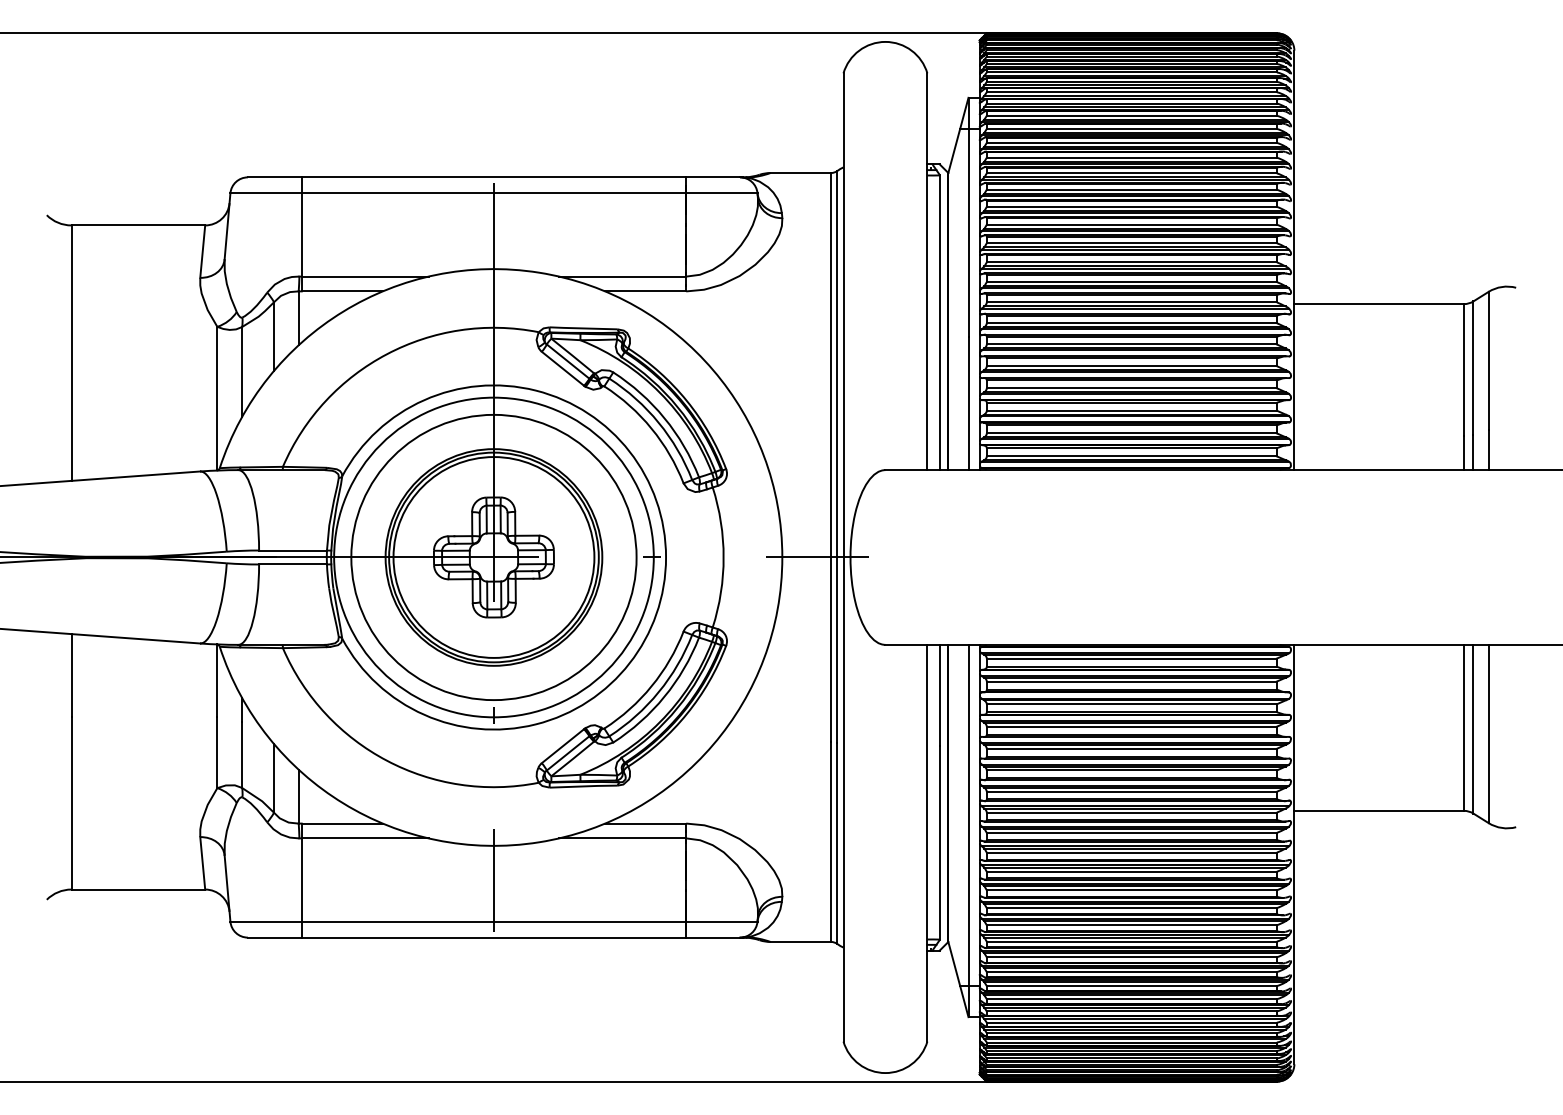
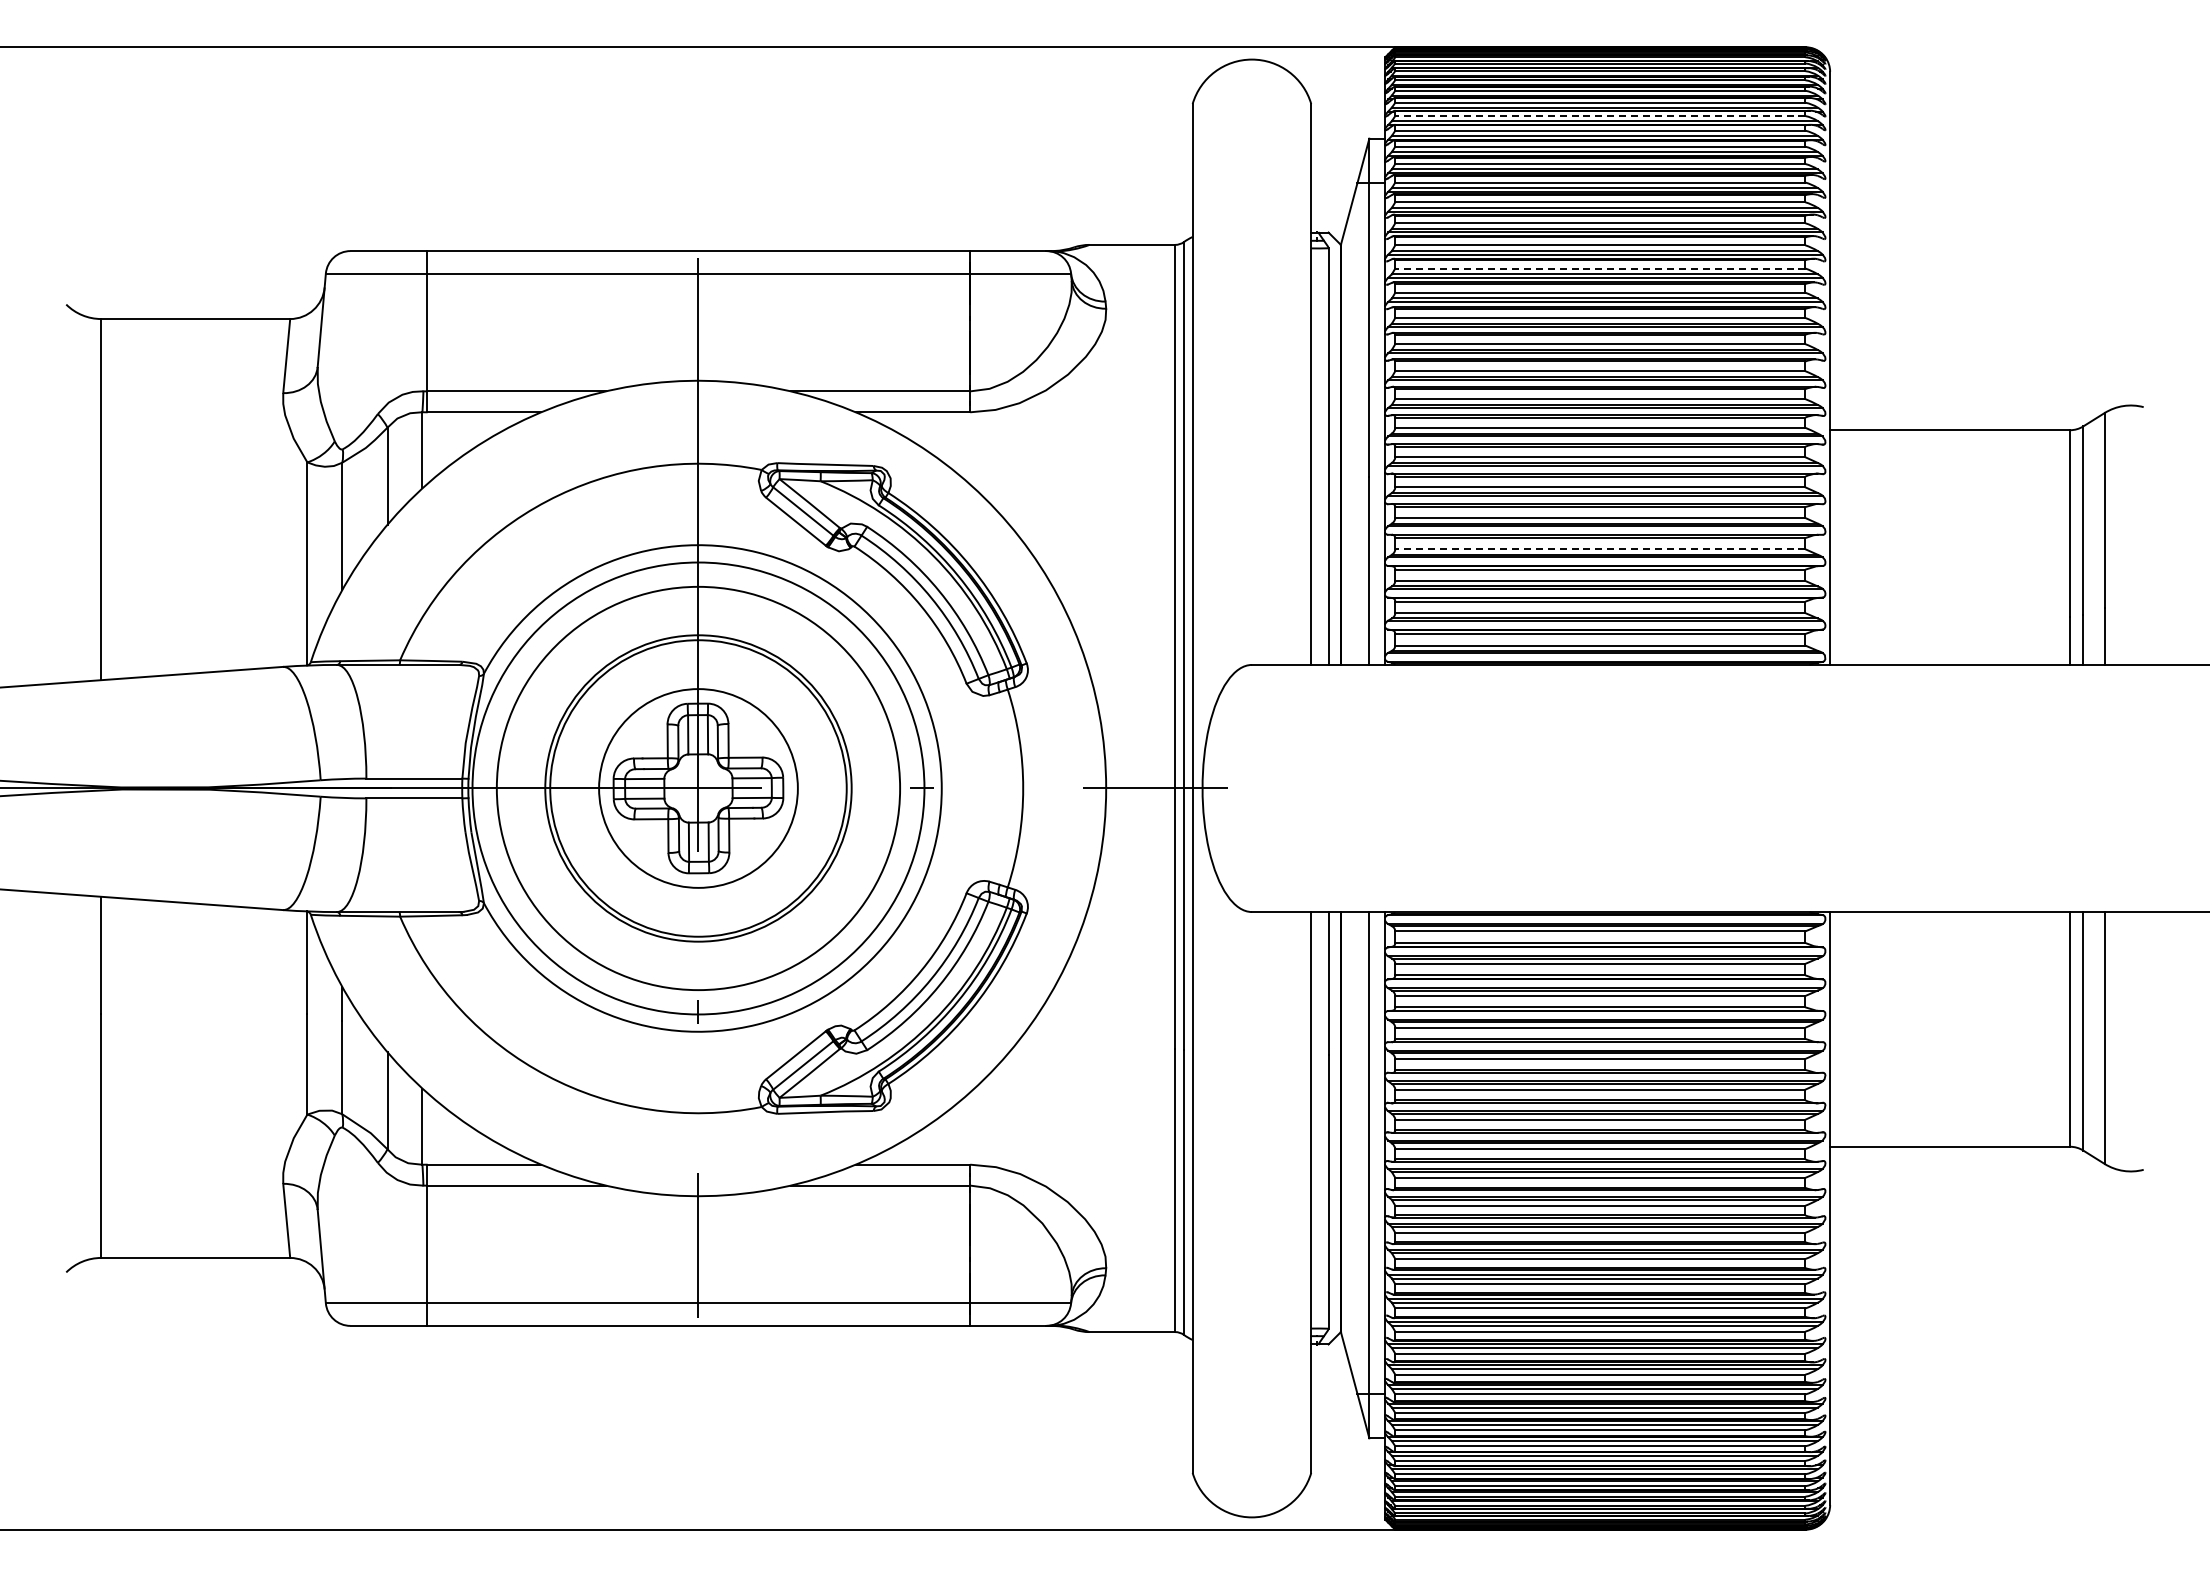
line: (1131, 82) -> (1599, 116), solid -> dashed
line: (1131, 189) -> (1599, 268), solid -> dashed
line: (1131, 388) -> (1599, 549), solid -> dashed
circle: (493, 557) -> (698, 788), size x0.7

